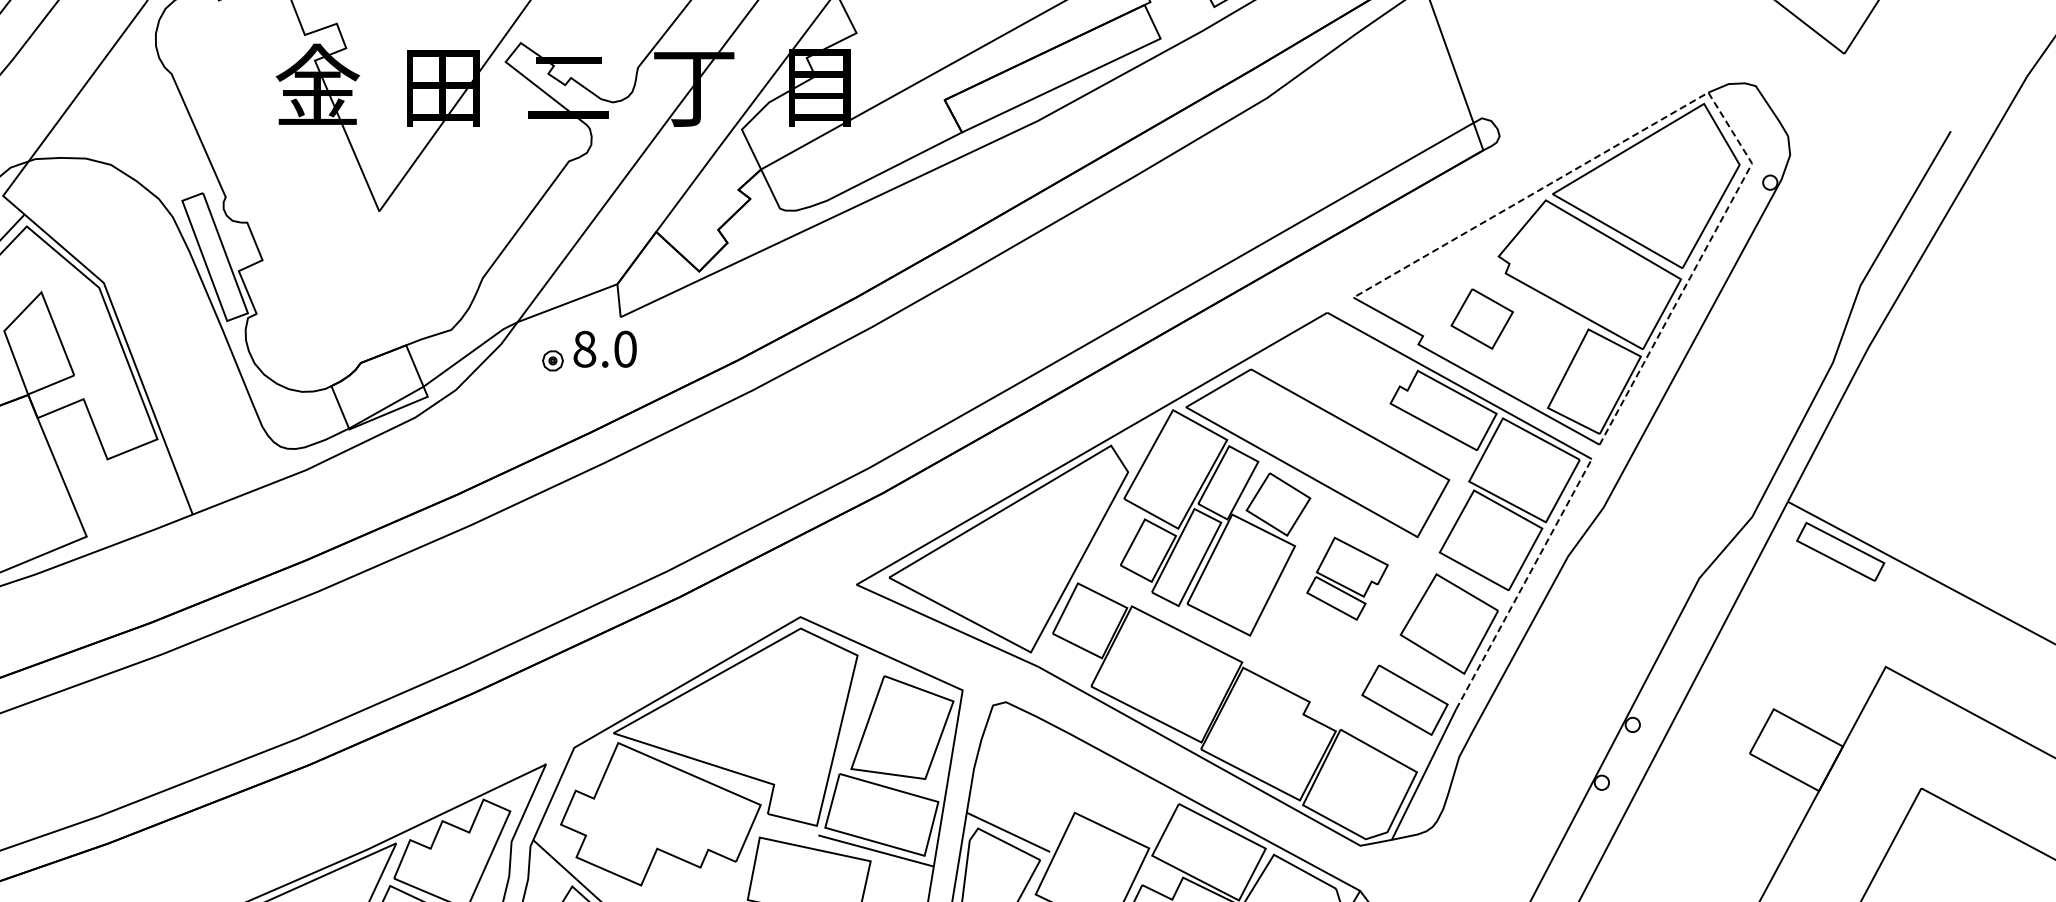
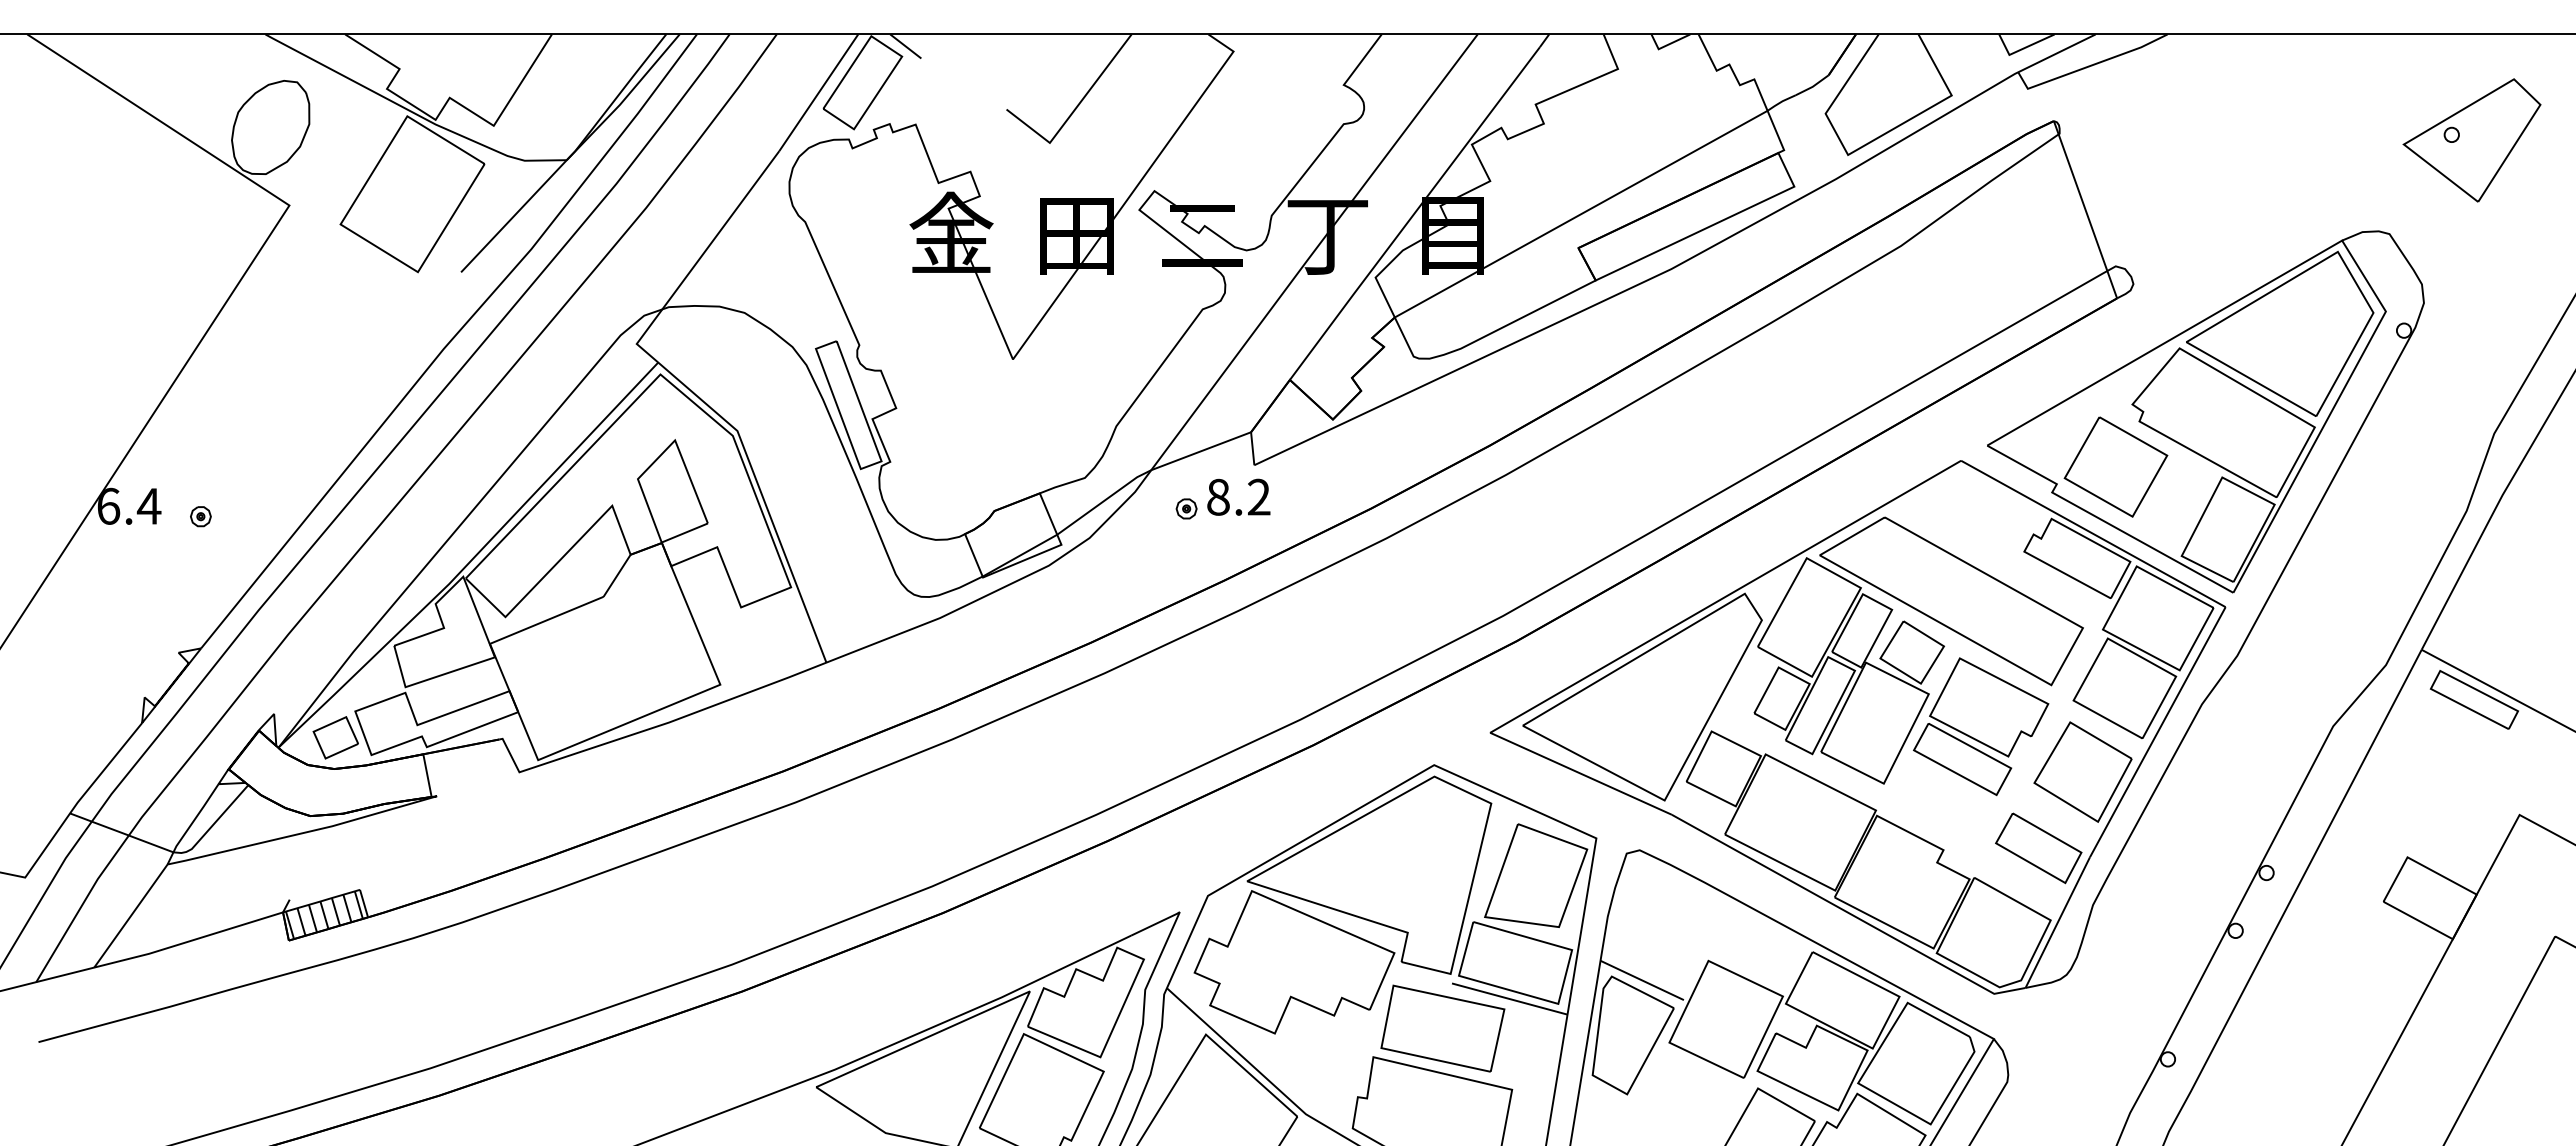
line: (1706, 93) -> (2340, 241), dashed -> solid
part: (1481, 318) -> (2115, 466), size x1.67
text: (625, 348) -> (1259, 496), 8.0 -> 8.2
part: (1347, 578) -> (1981, 726), size x1.67
line: (1524, 583) -> (2158, 731), dashed -> solid

